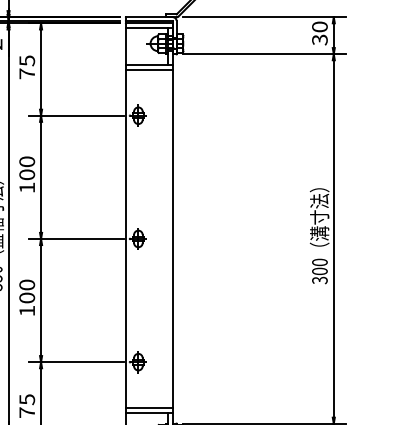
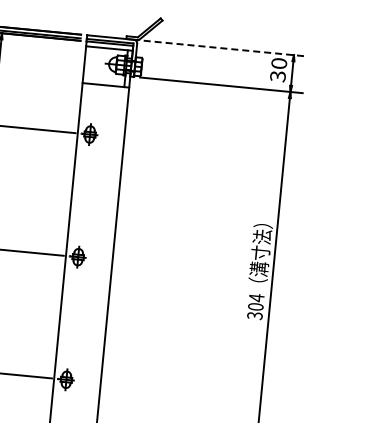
line: (264, 17) -> (225, 48), solid -> dashed
line: (149, 70) -> (105, 90), removed
text: (319, 262) -> (256, 297), 300 -> 304

